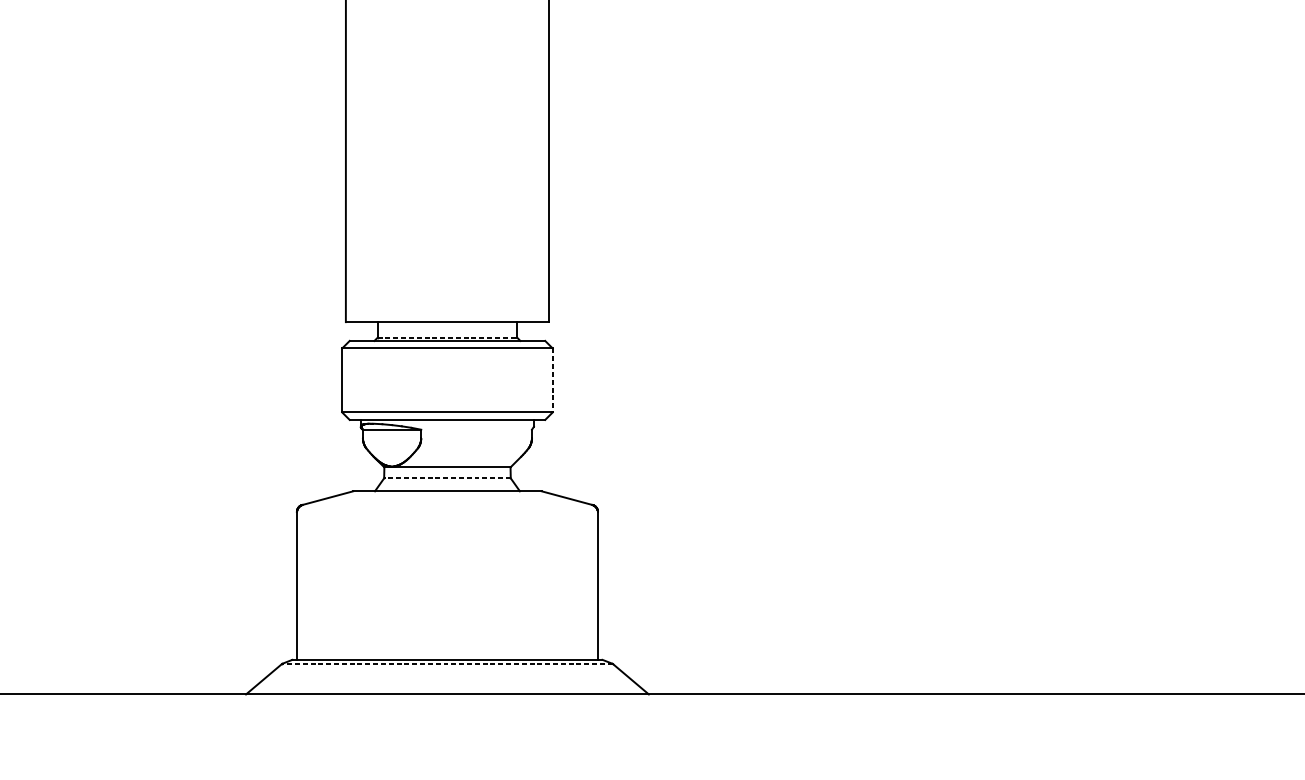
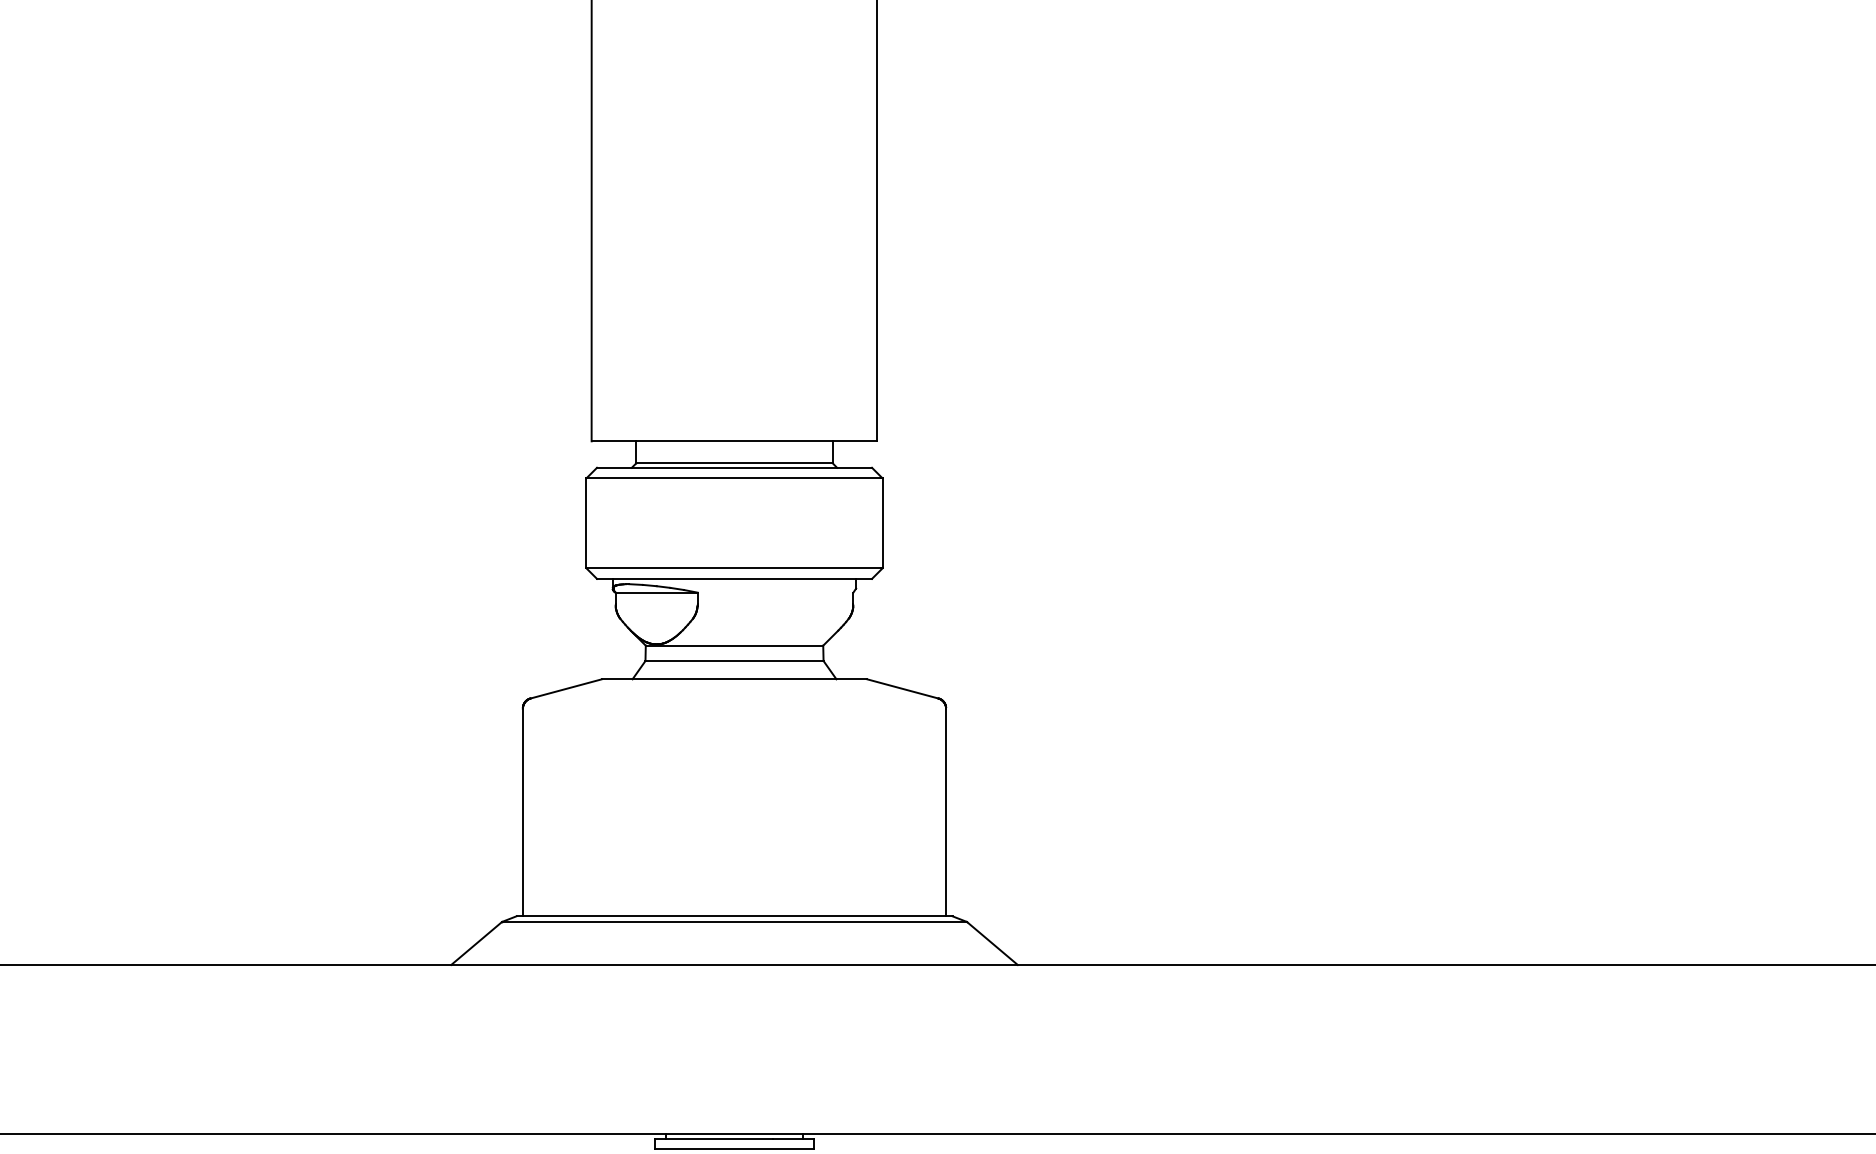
line: (448, 337) -> (735, 463), dashed -> solid
line: (552, 380) -> (882, 523), dashed -> solid
line: (447, 478) -> (734, 661), dashed -> solid
line: (447, 663) -> (734, 921), dashed -> solid

